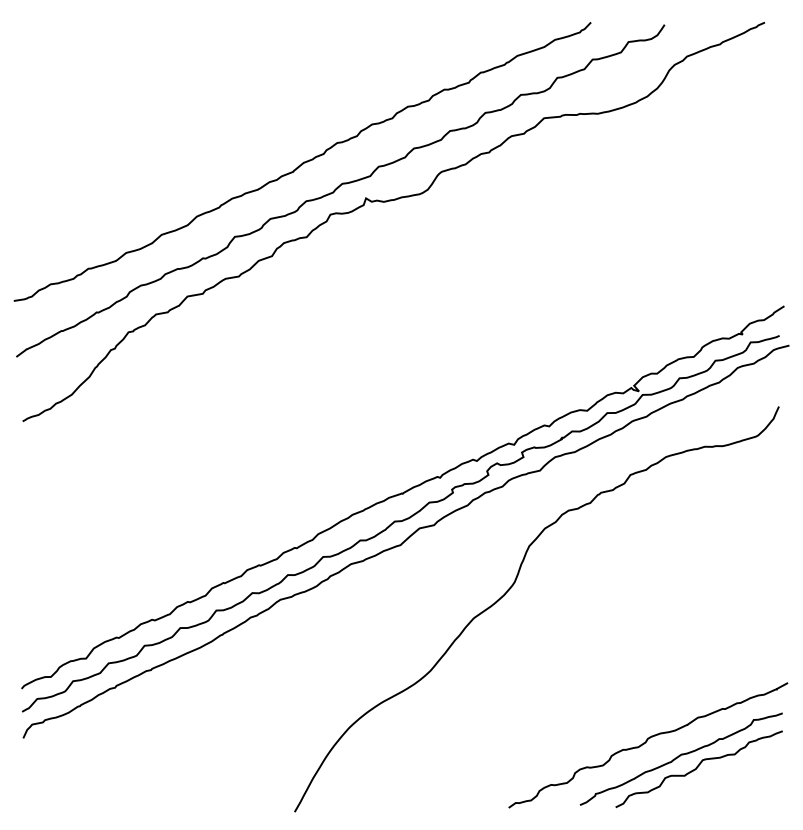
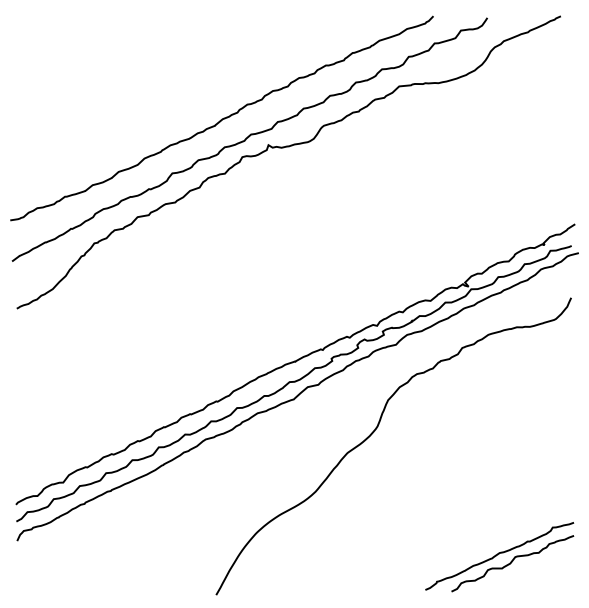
curve: (646, 742) -> (474, 544), removed

